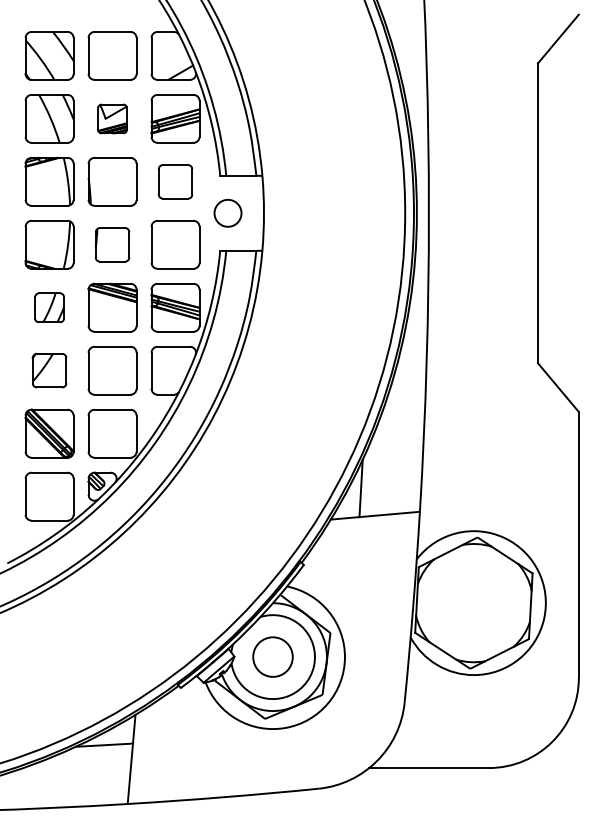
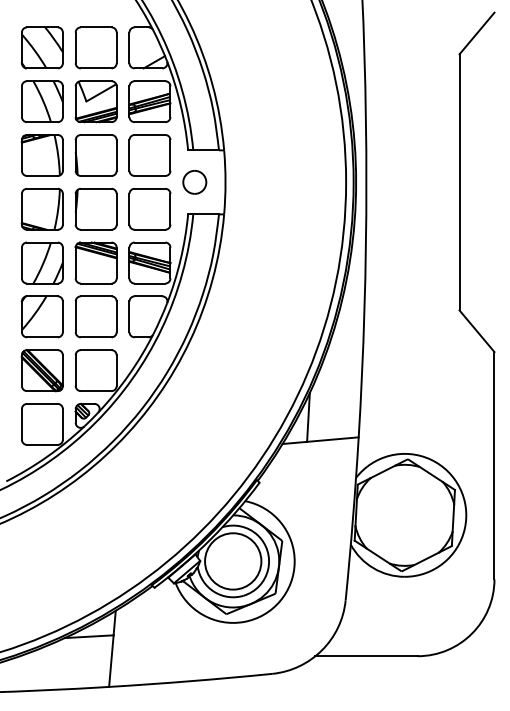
part: (112, 118) -> (96, 101), size x1.67
part: (175, 181) -> (149, 155), size x1.43
part: (112, 244) -> (96, 209), size x1.43
part: (49, 307) -> (42, 262), size x1.67
part: (49, 370) -> (42, 316), size x1.43
circle: (272, 657) -> (232, 561), size x1.67

